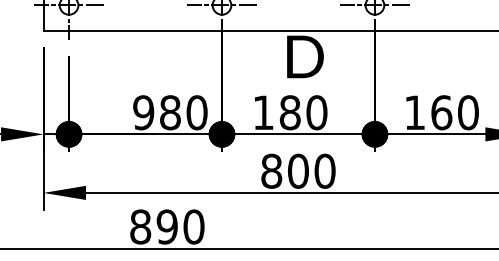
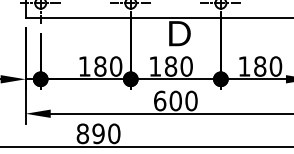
text: (143, 112) -> (84, 66), 980 -> 180
text: (442, 112) -> (260, 66), 160 -> 180
text: (272, 170) -> (160, 100), 800 -> 600

